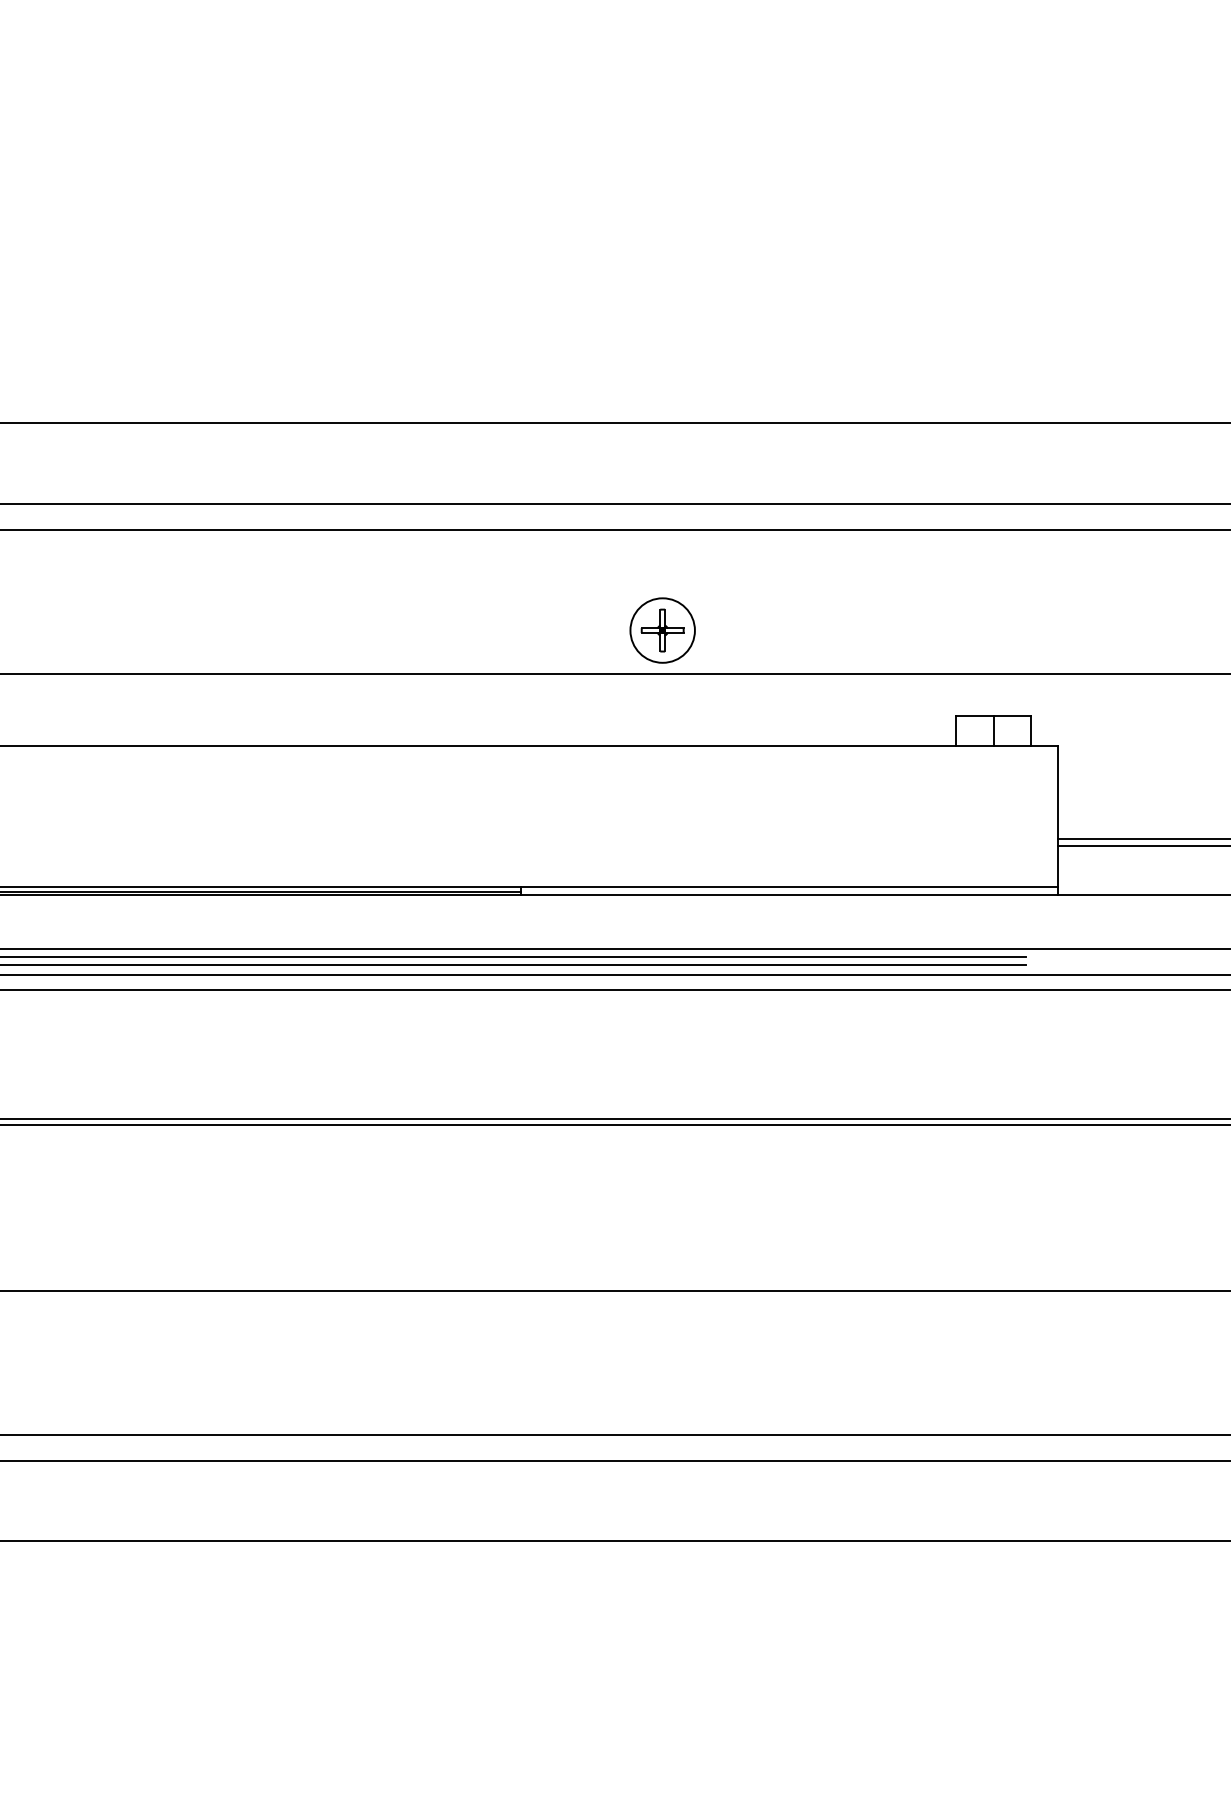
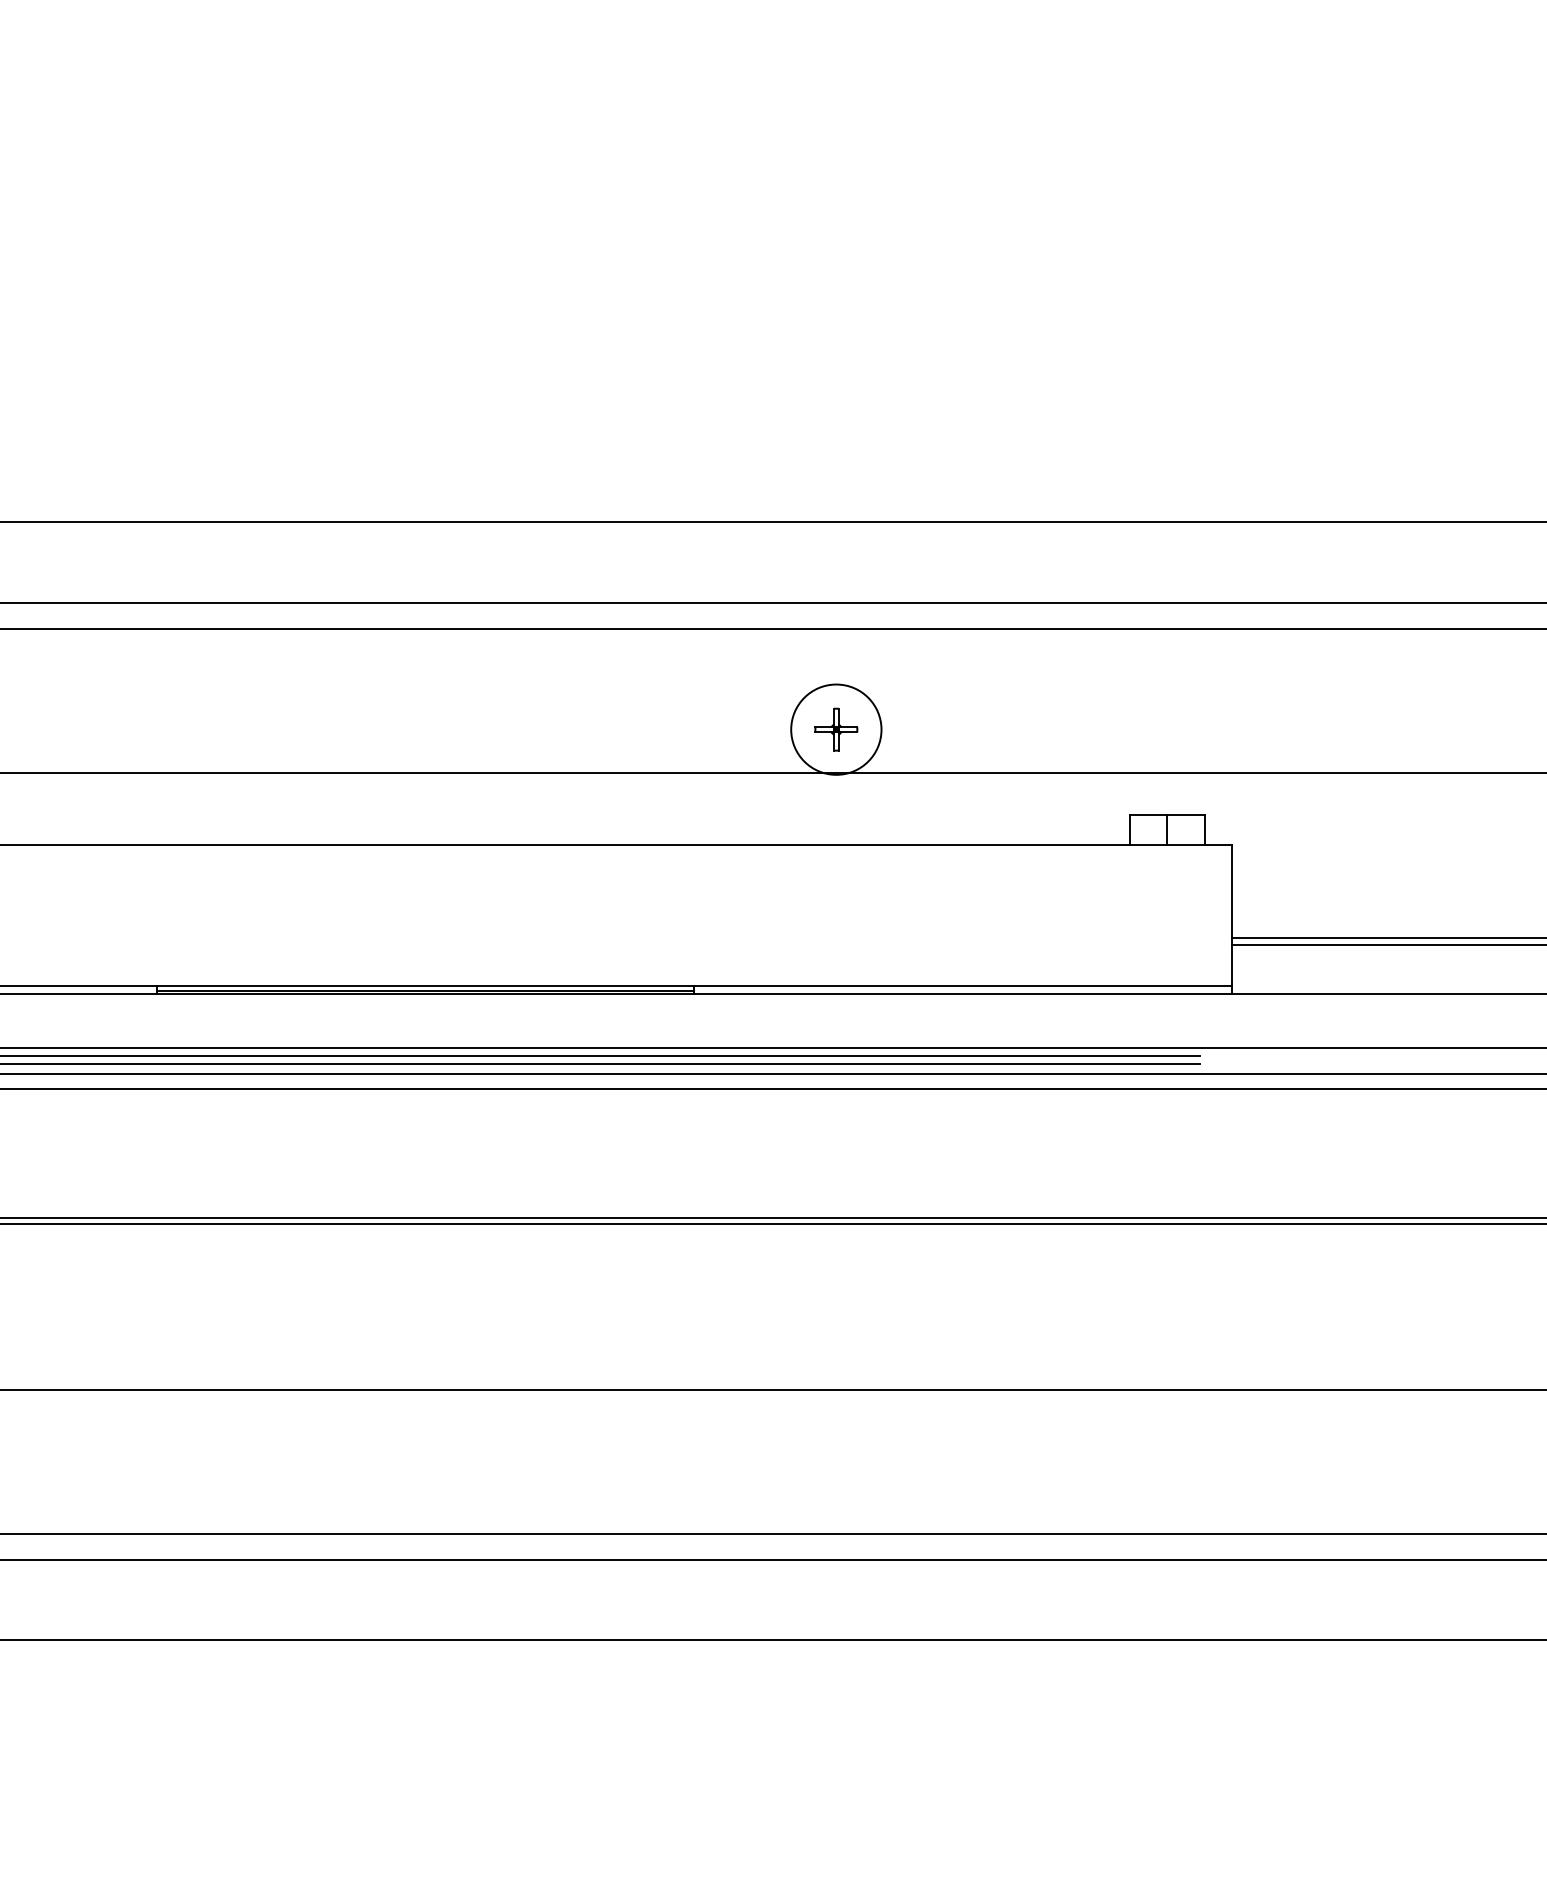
circle: (662, 630) -> (836, 729), size x1.4

